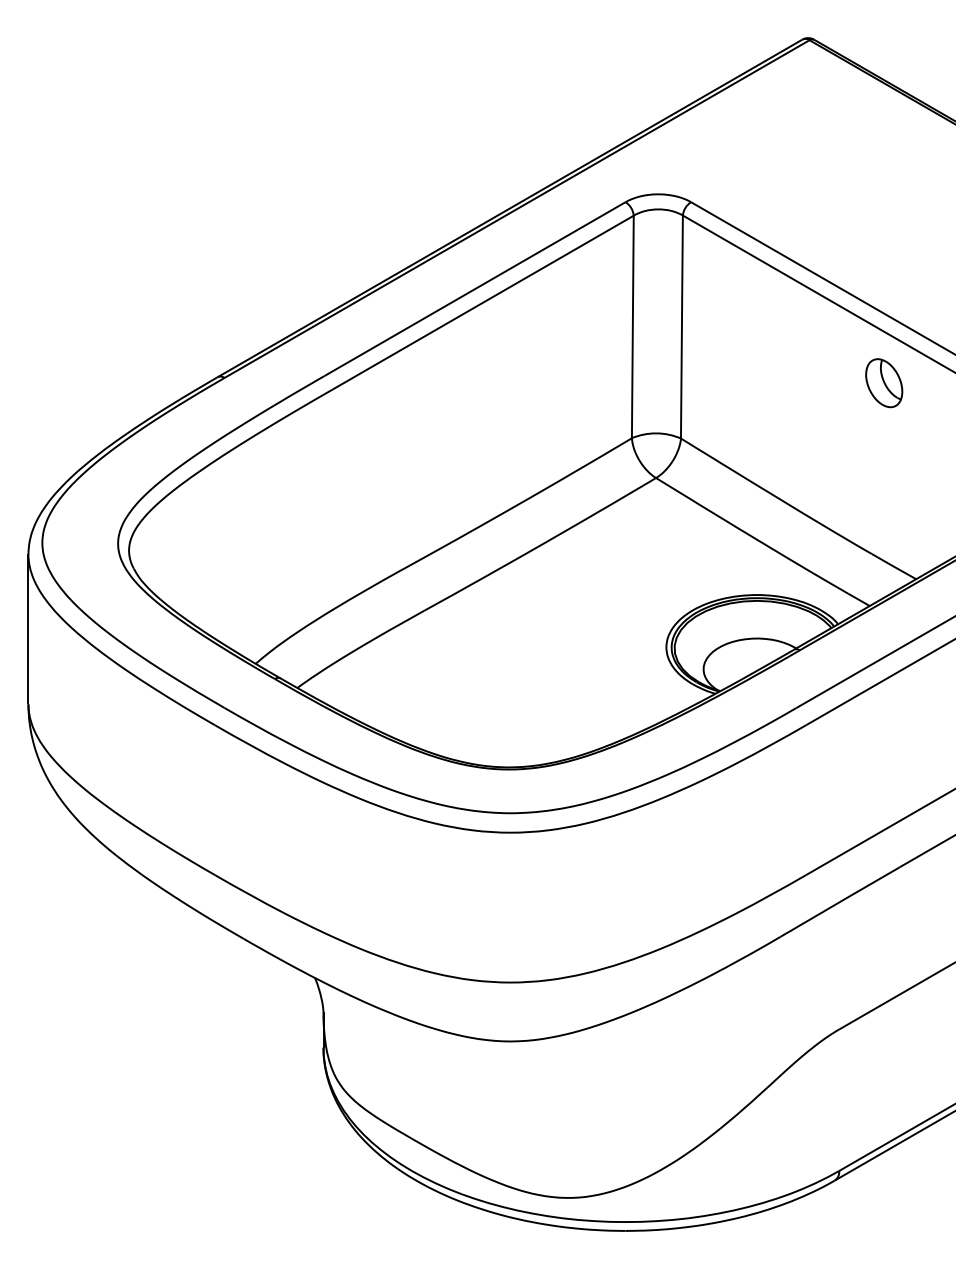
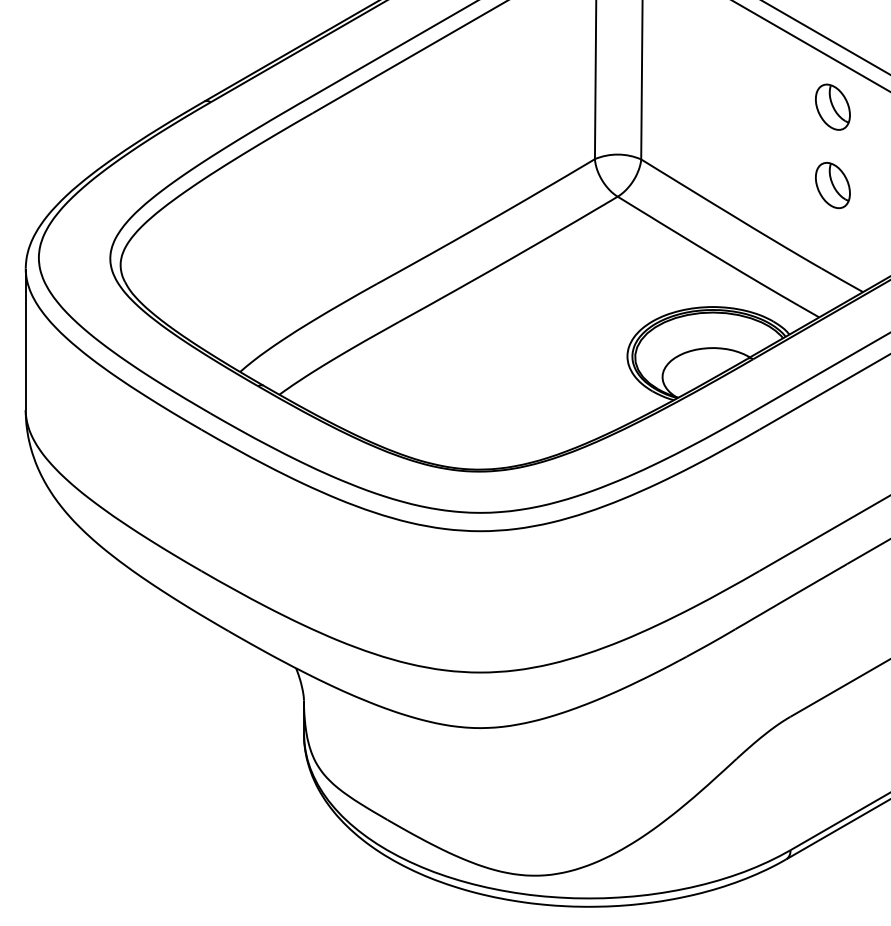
part: (884, 466) -> (833, 185), added

